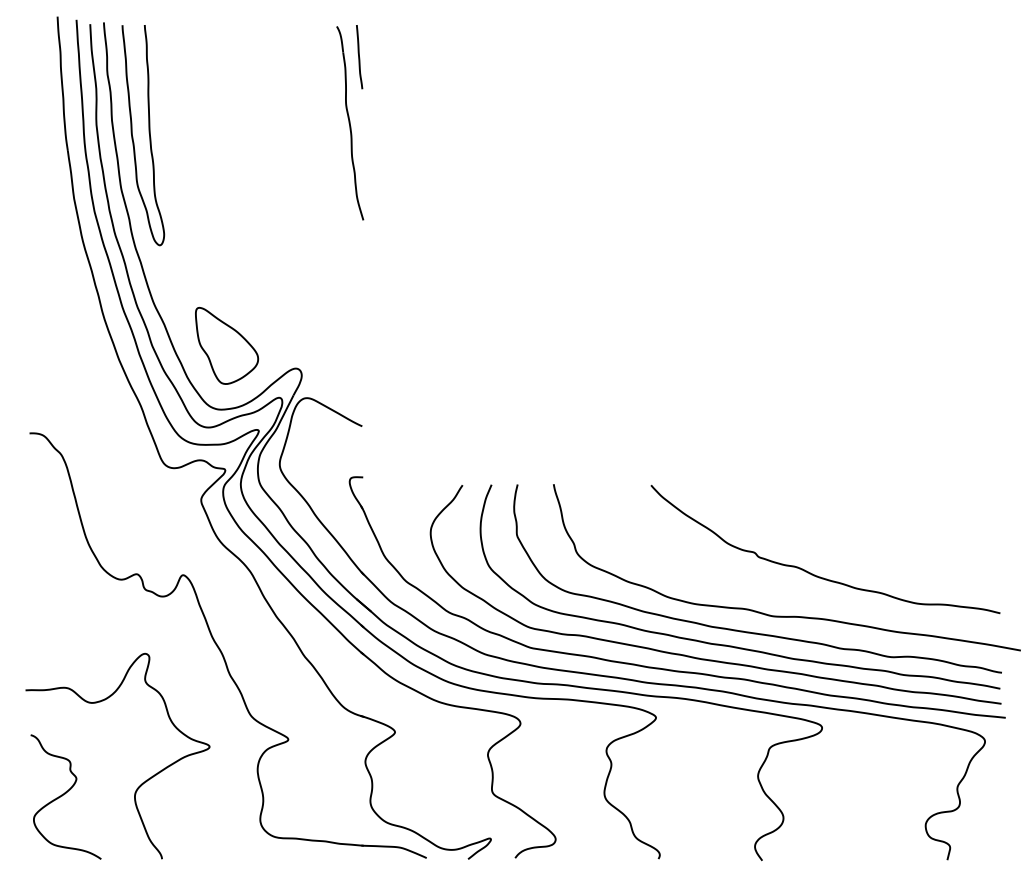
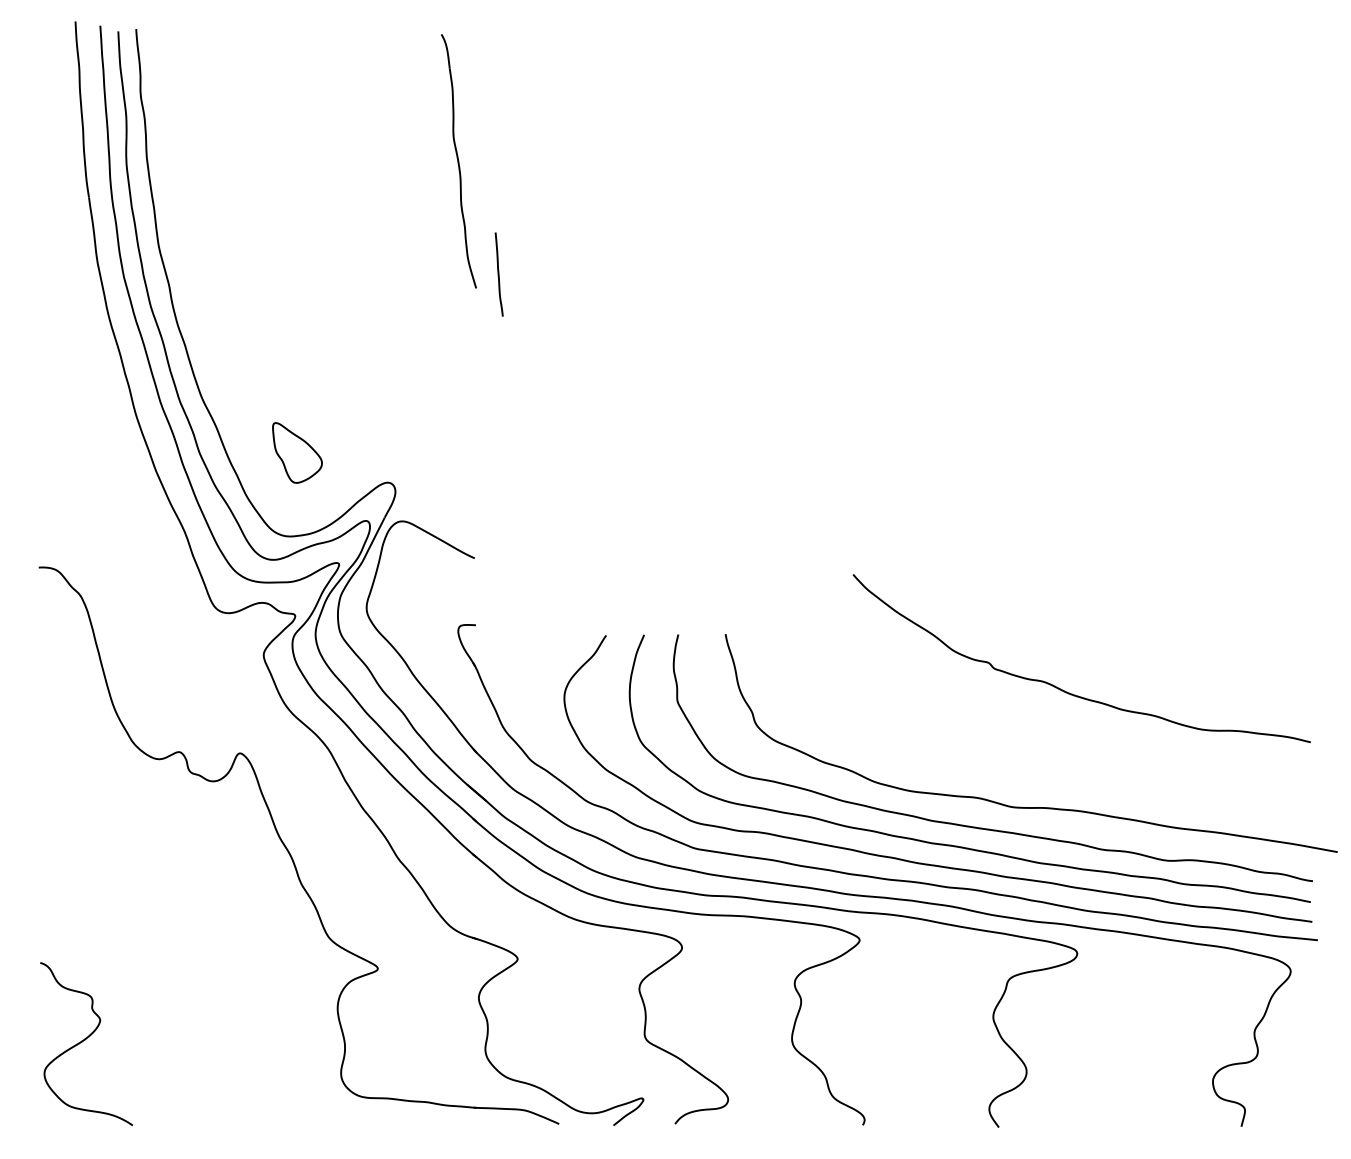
curve: (359, 57) -> (498, 274), moved
curve: (149, 134) -> (195, 176), removed
part: (227, 345) -> (297, 452), size x0.6
curve: (814, 574) -> (1067, 691), moved
curve: (141, 783) -> (185, 1026), removed

